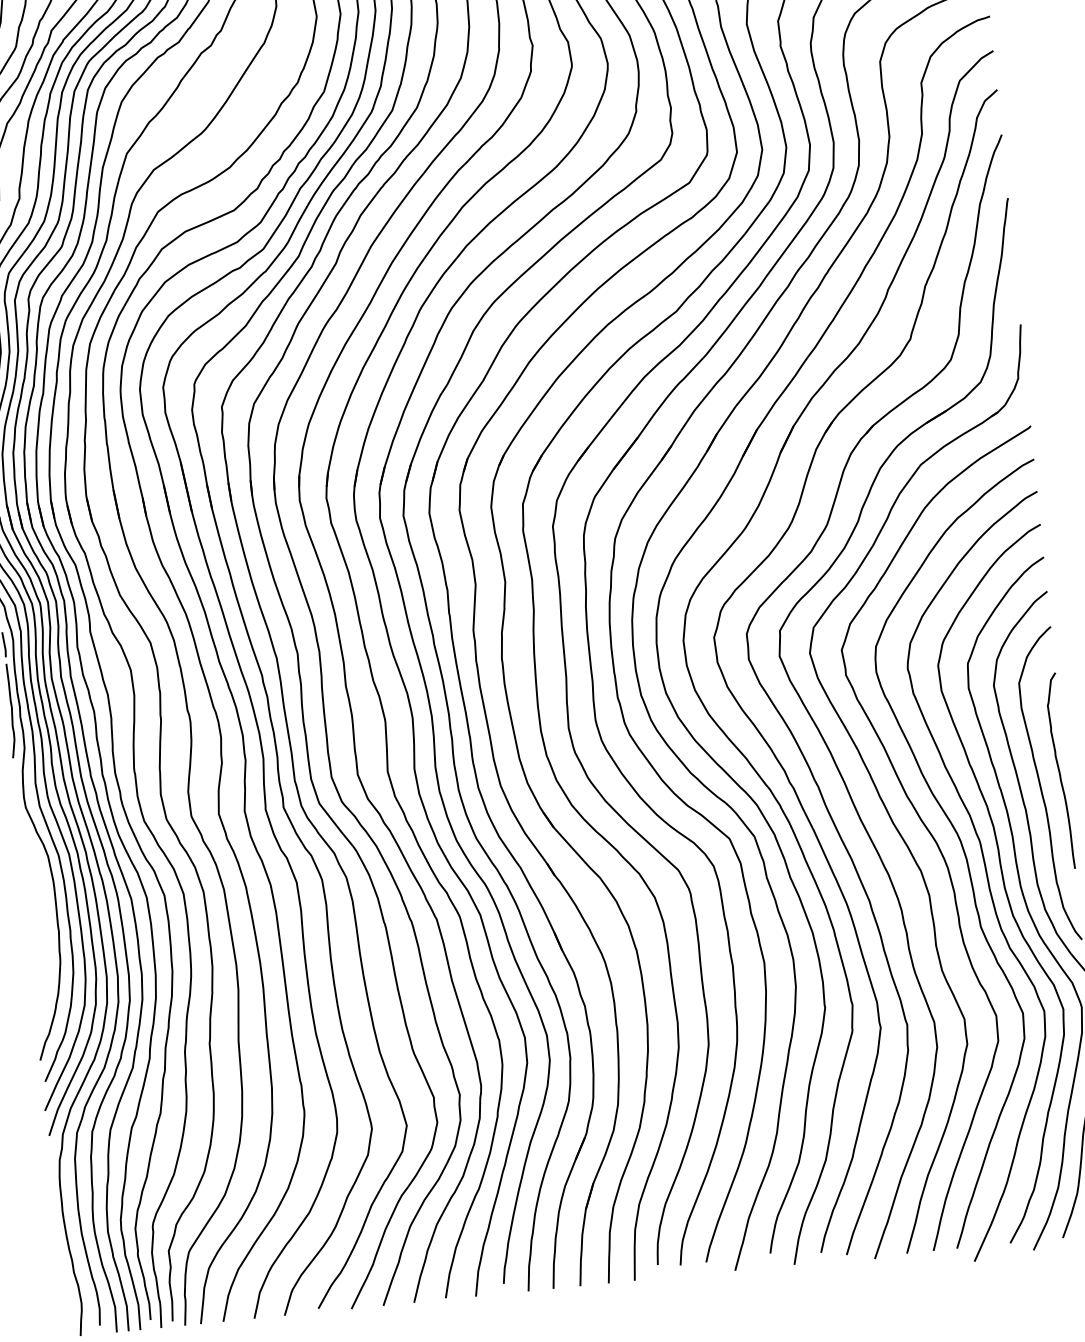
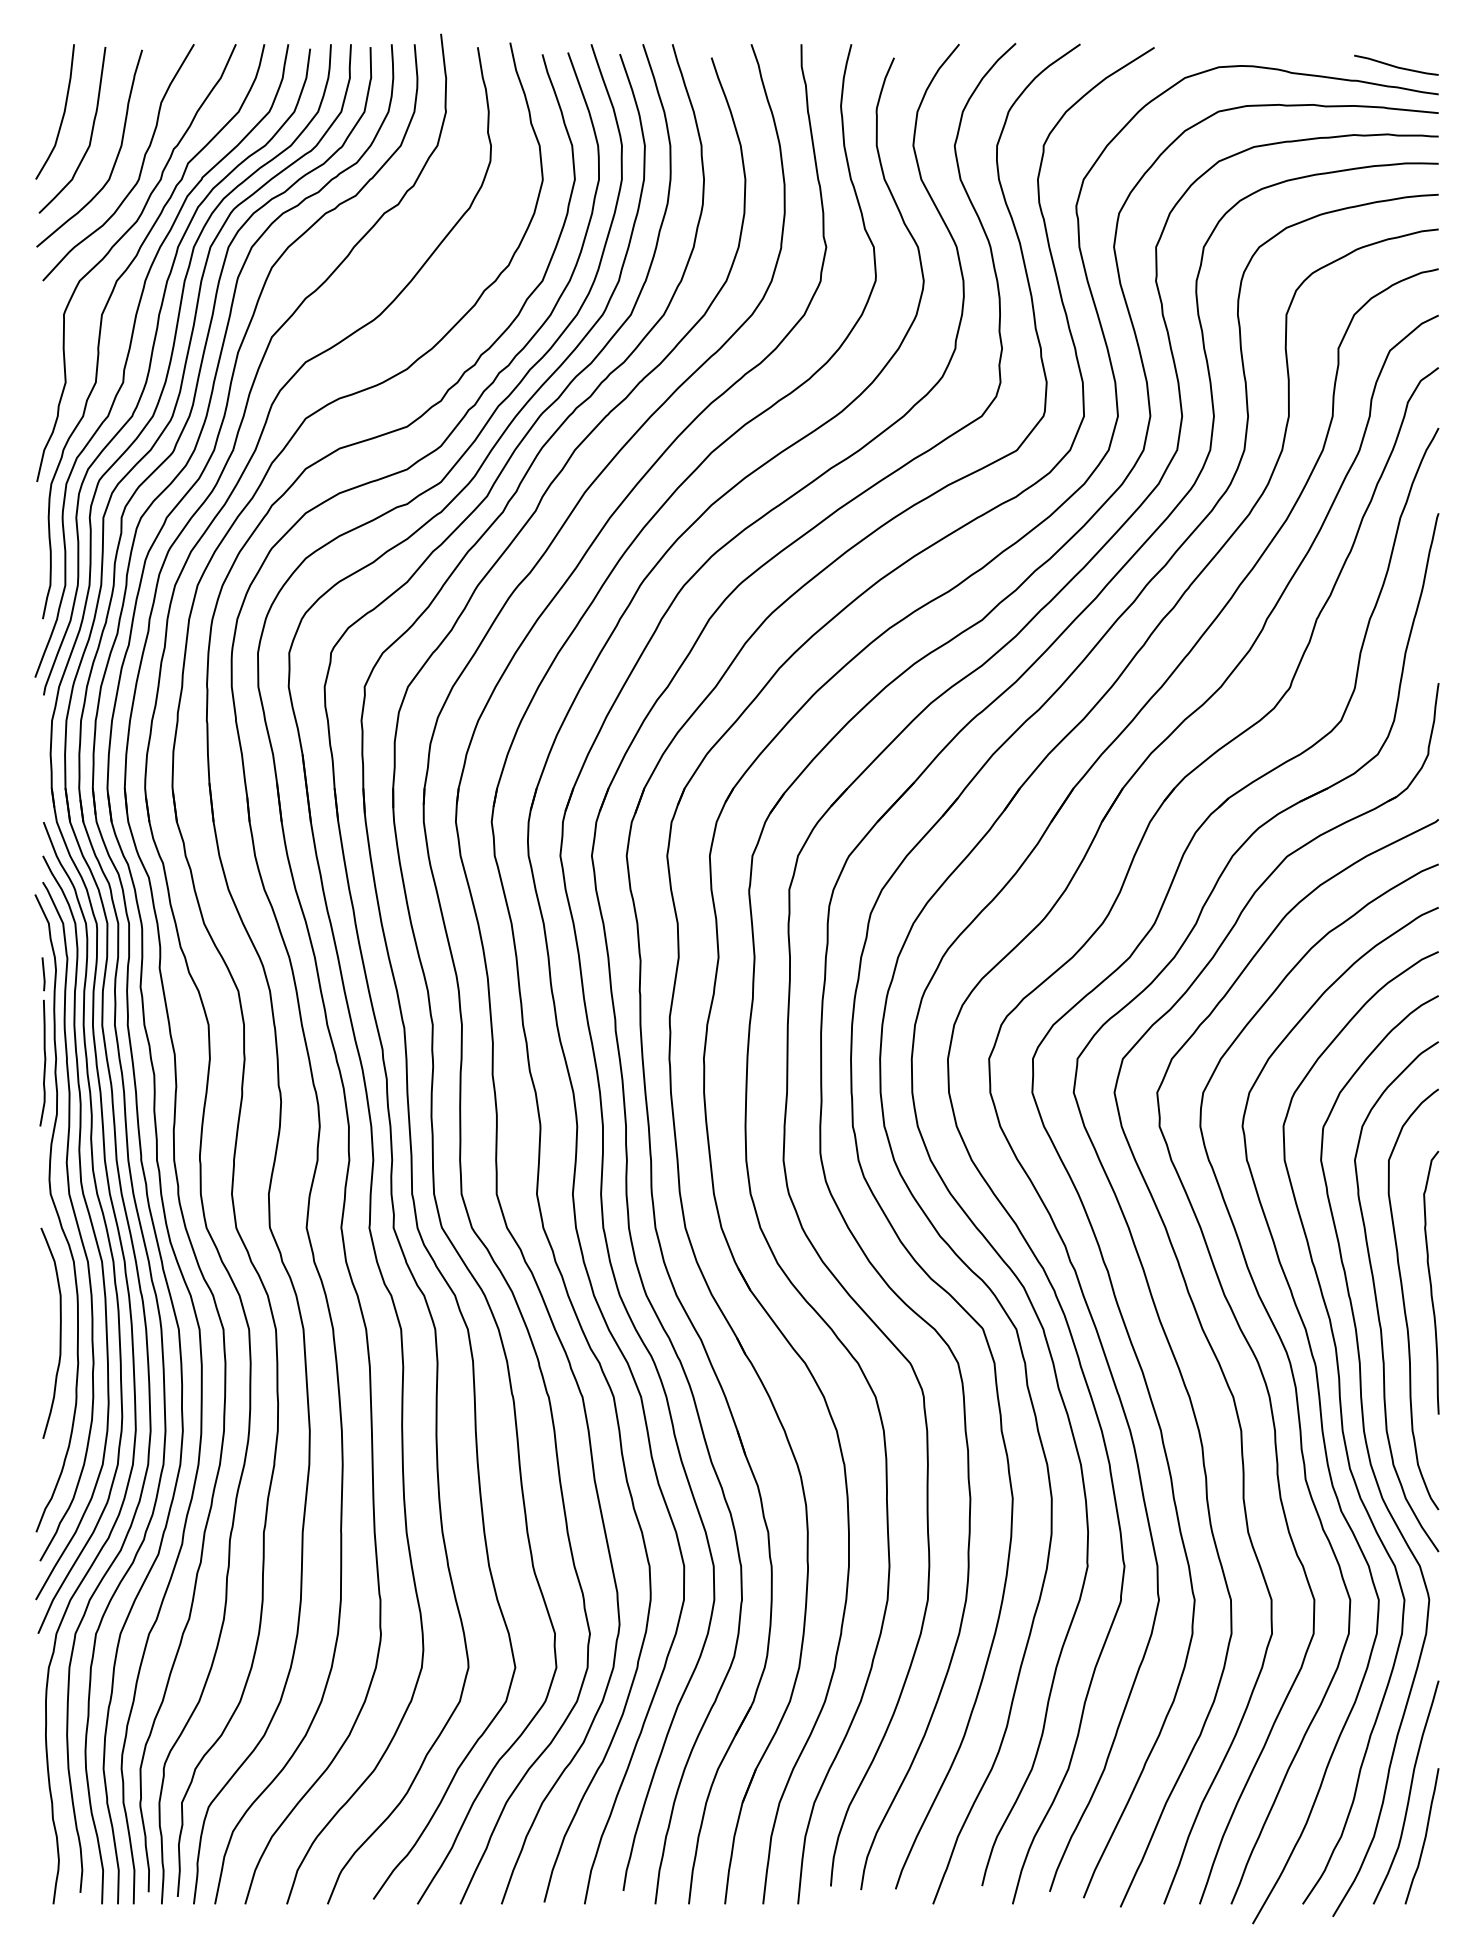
curve: (42, 910) -> (59, 1332), added

